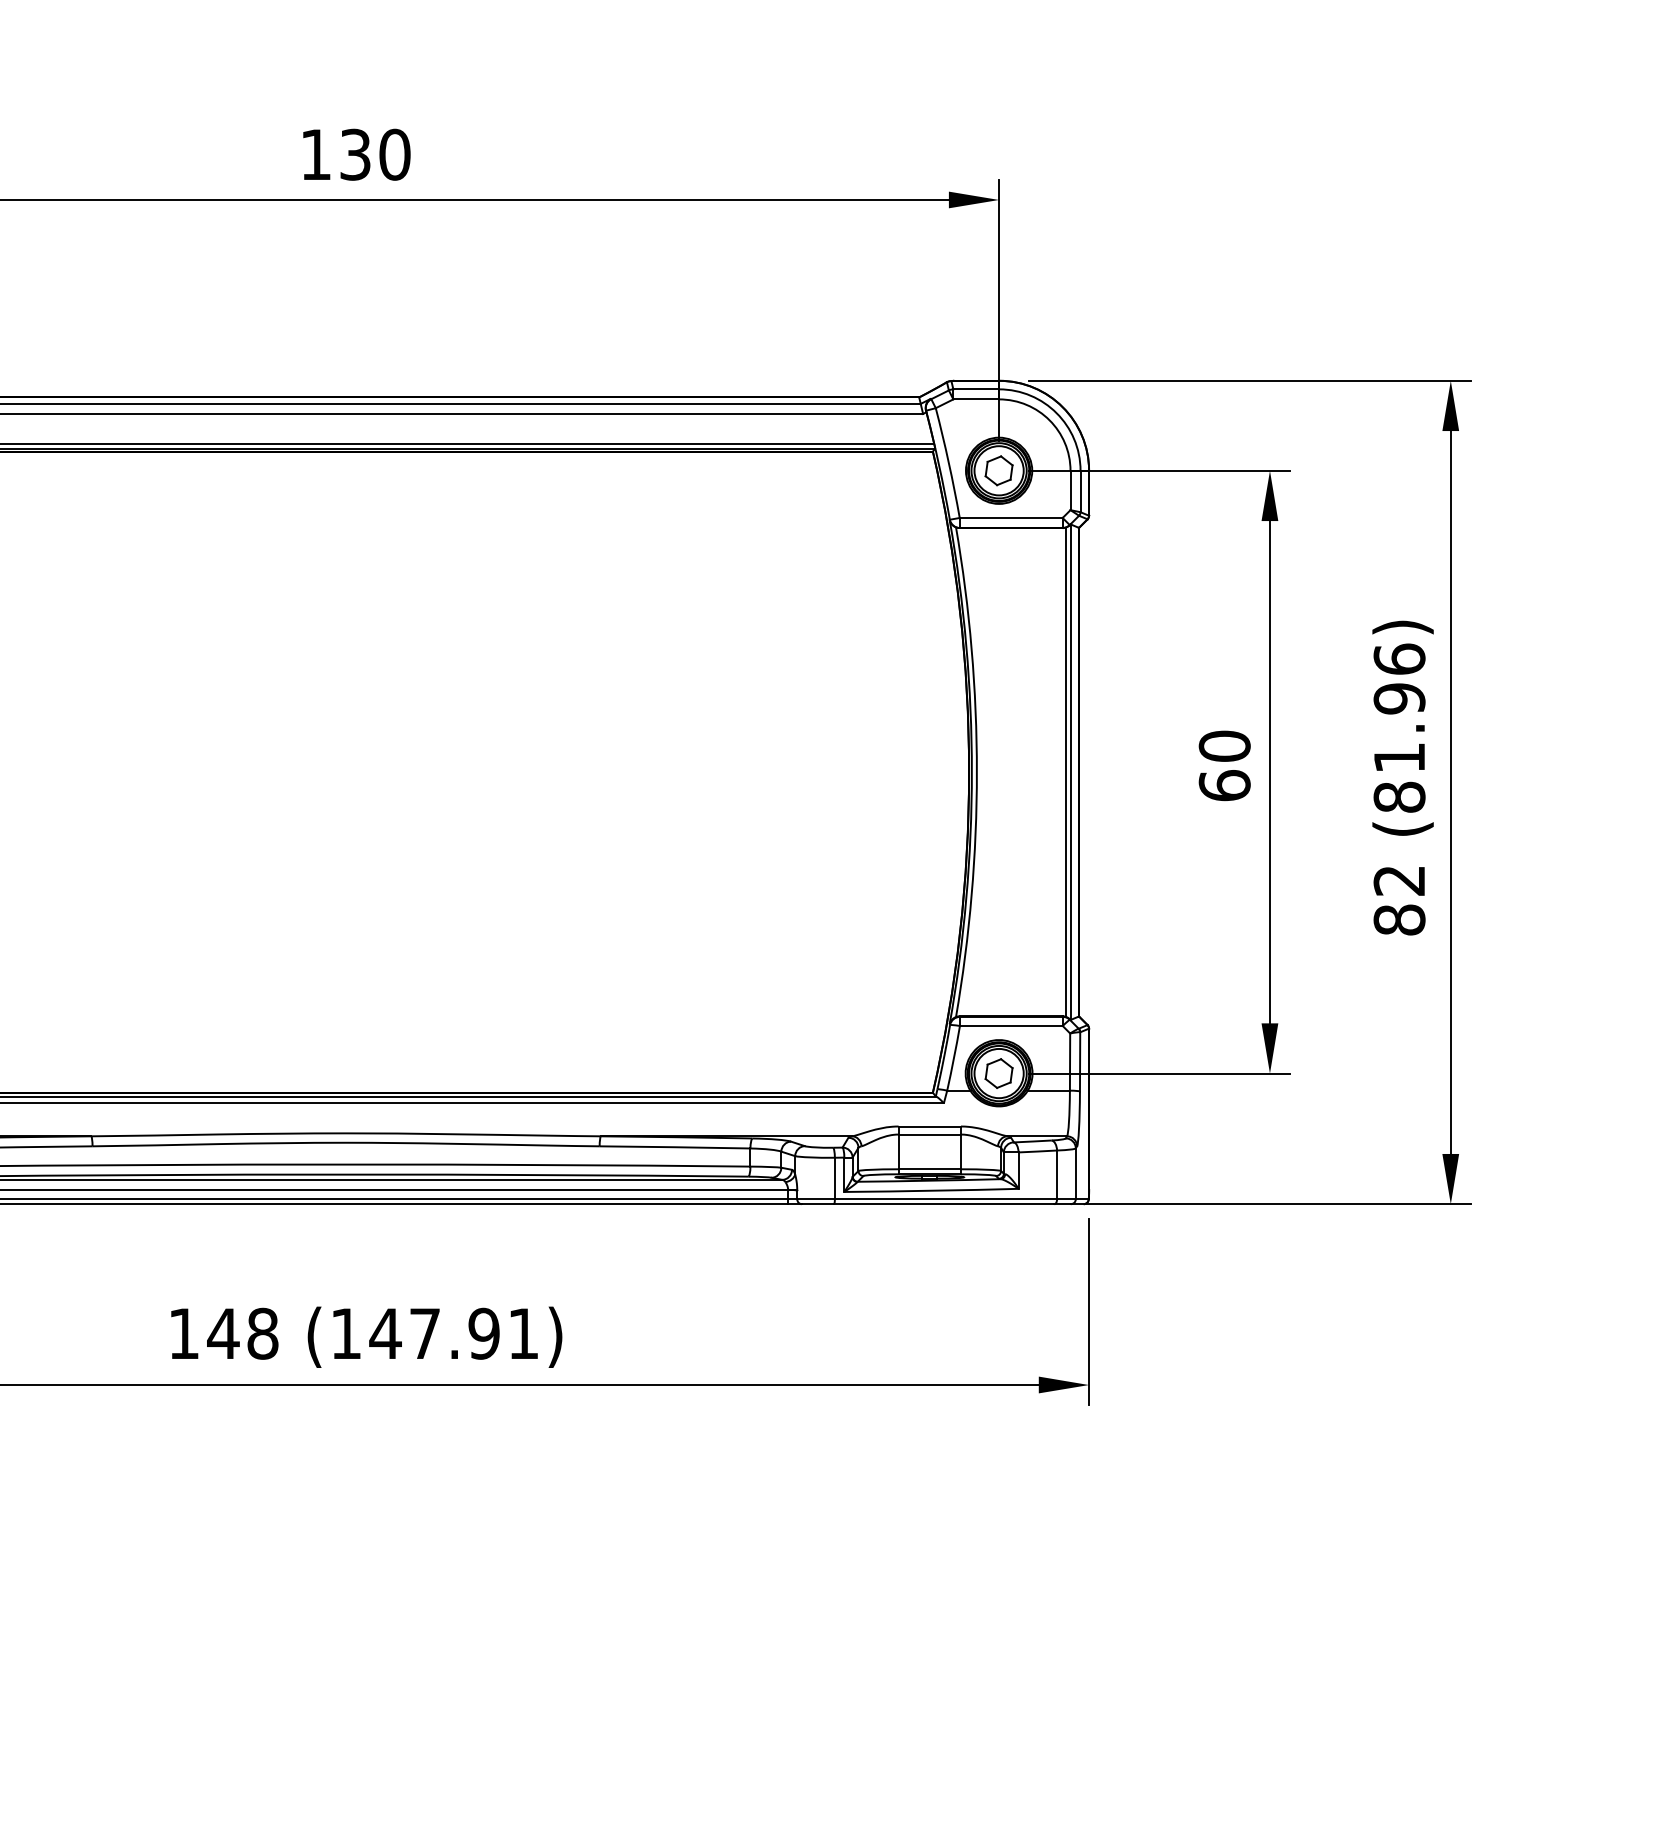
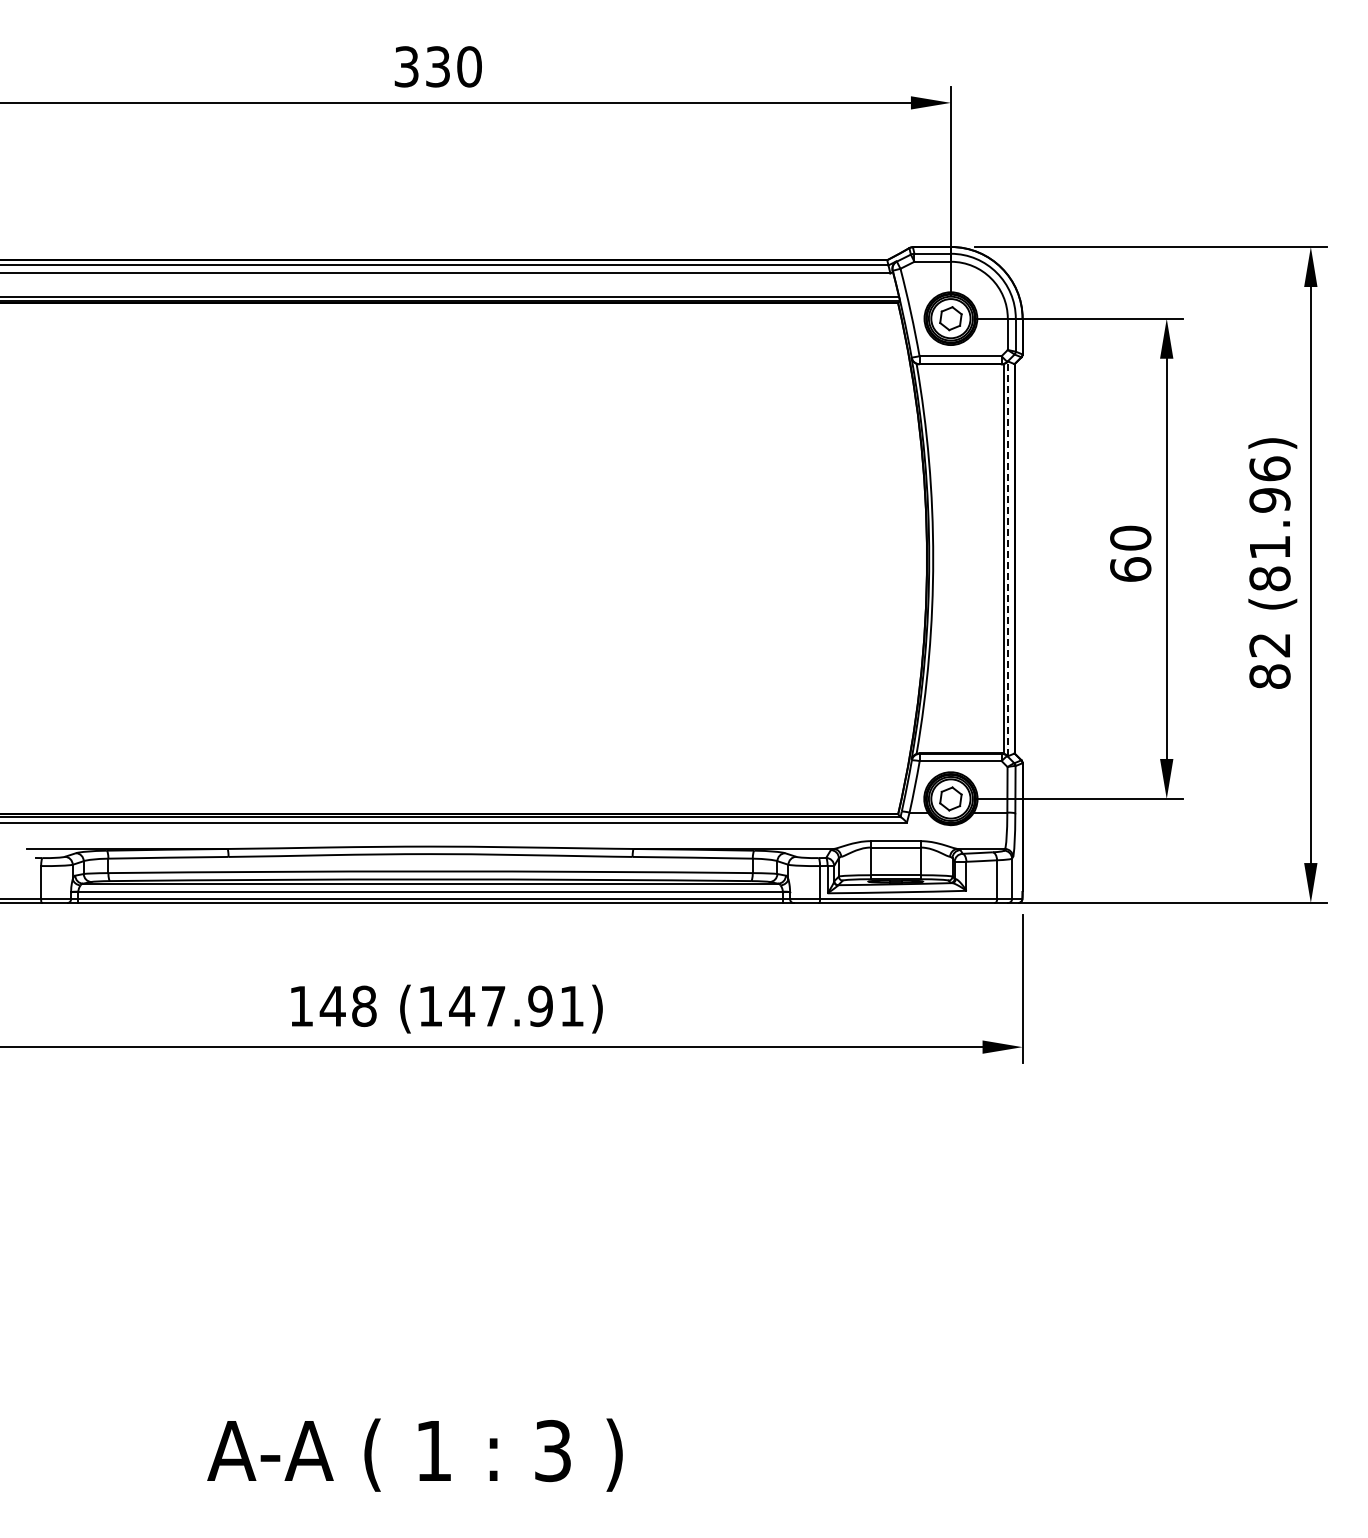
text: (315, 154) -> (406, 66), 130 -> 330
line: (1071, 771) -> (1008, 558), solid -> dashed

